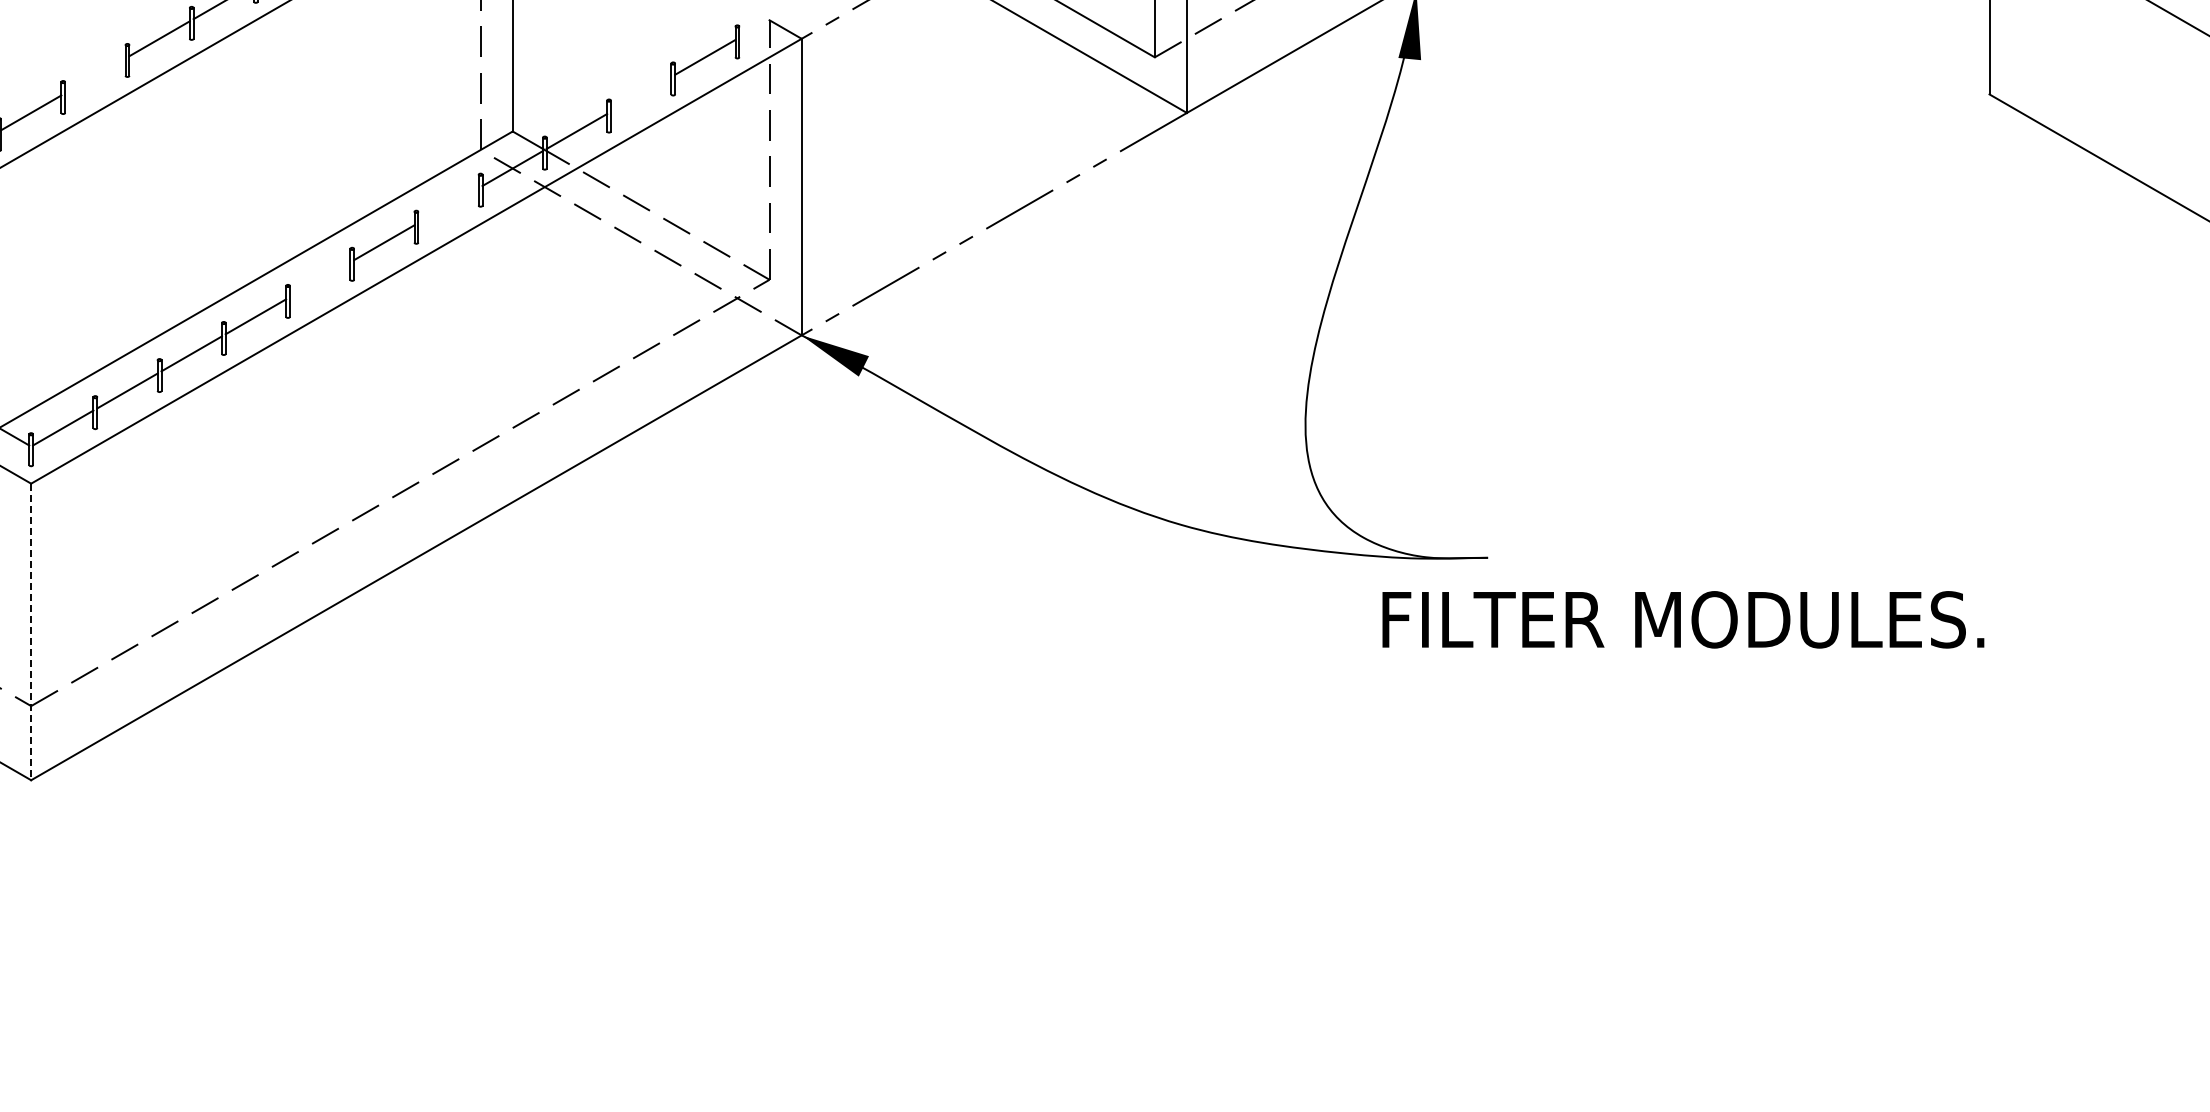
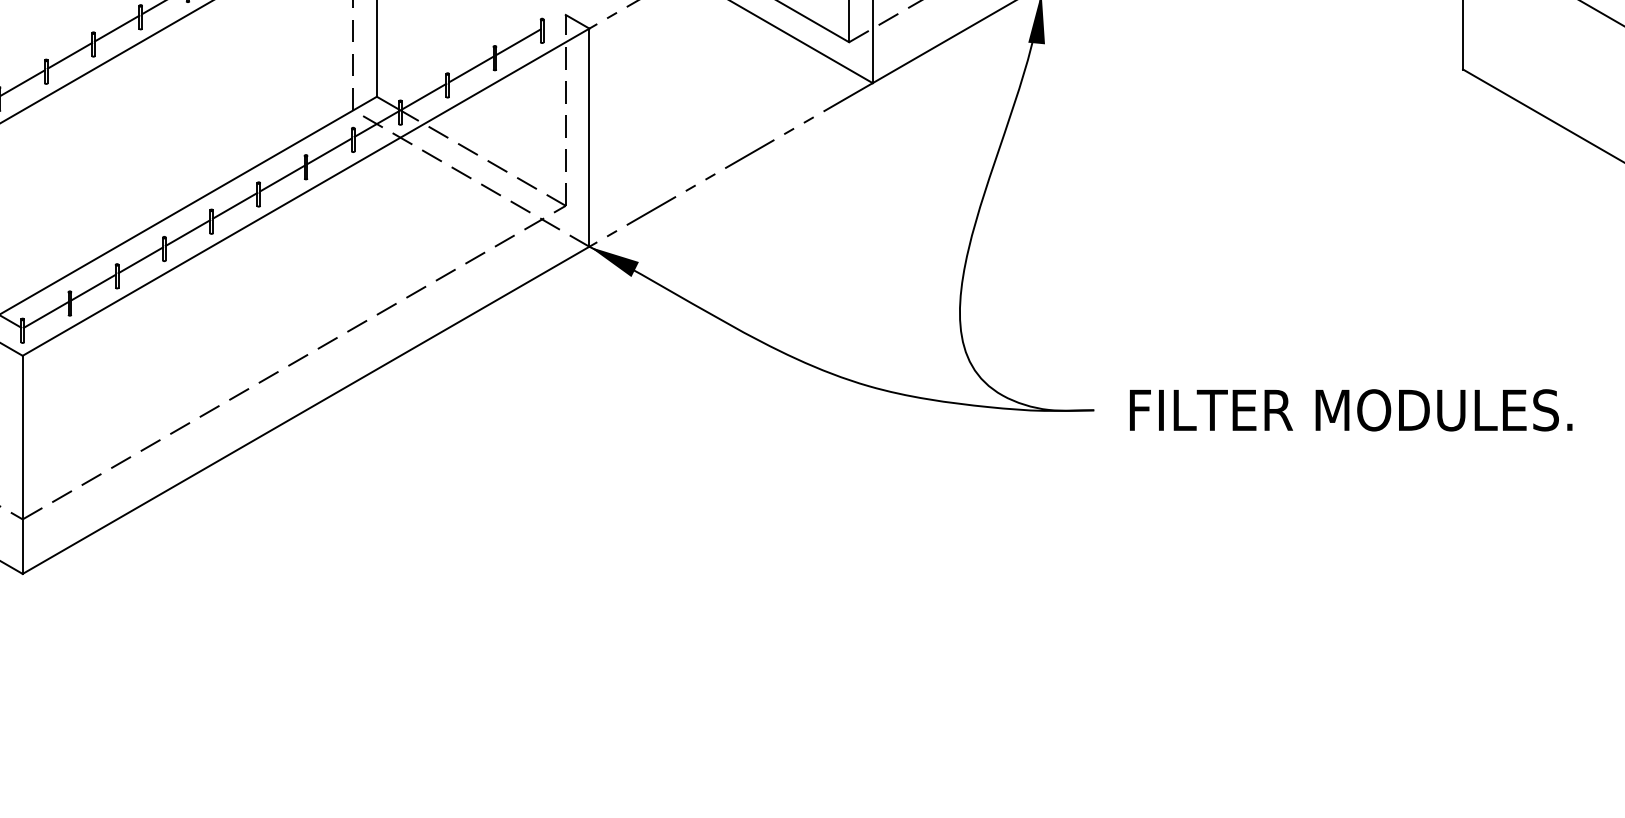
line: (95, 75) -> (70, 55), added
line: (640, 93) -> (470, 68), added
line: (448, 205) -> (329, 151), added
line: (319, 279) -> (234, 205), added
text: (1683, 619) -> (1351, 410), moved
line: (31, 632) -> (22, 465), dashed -> solid

